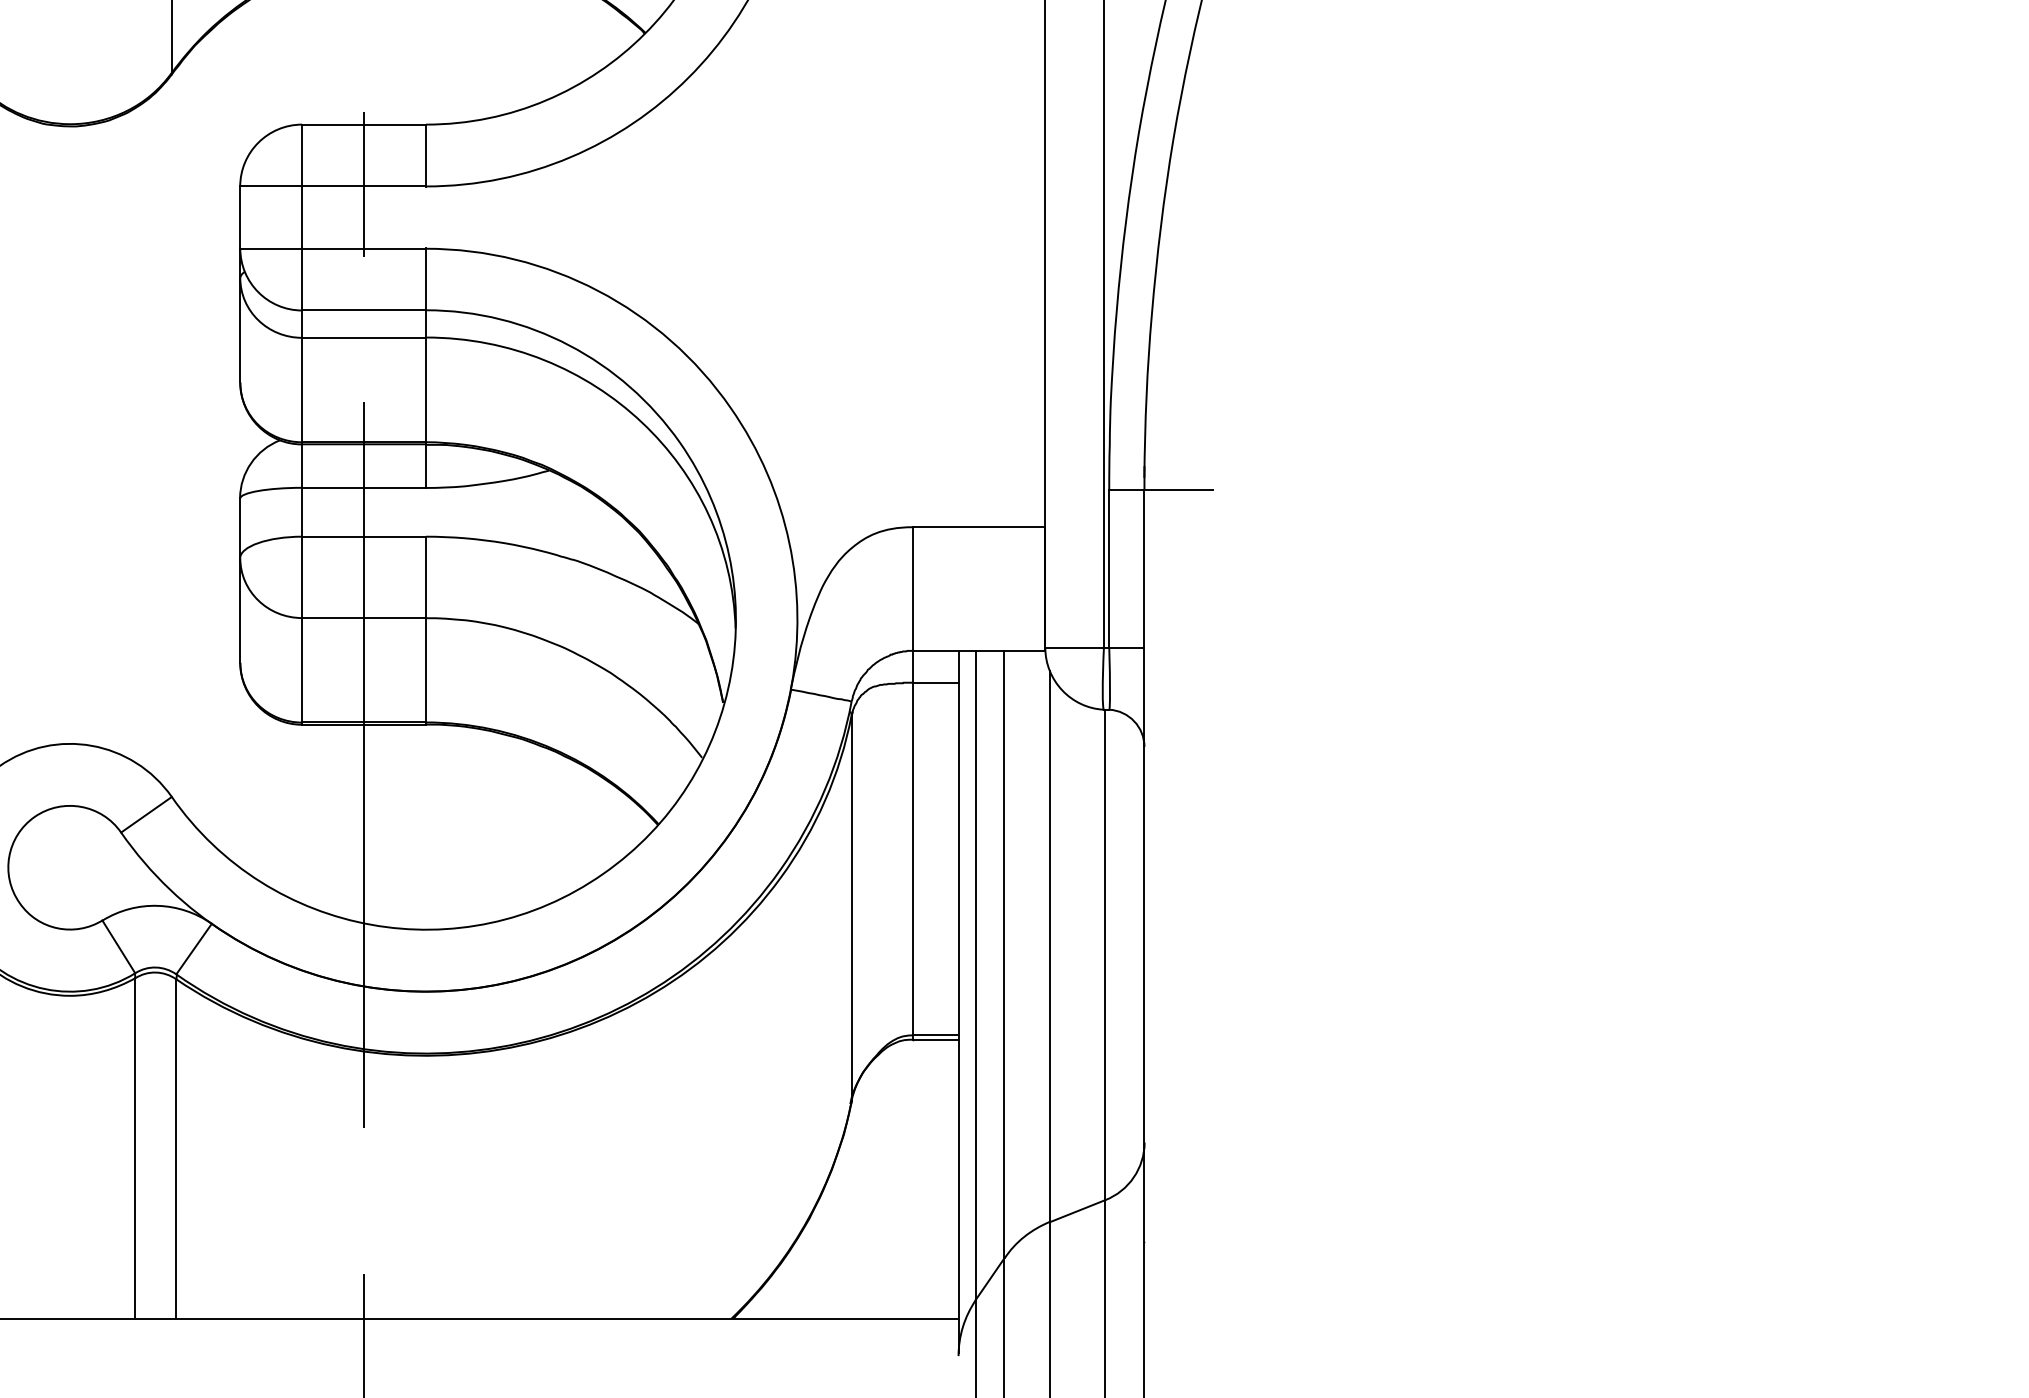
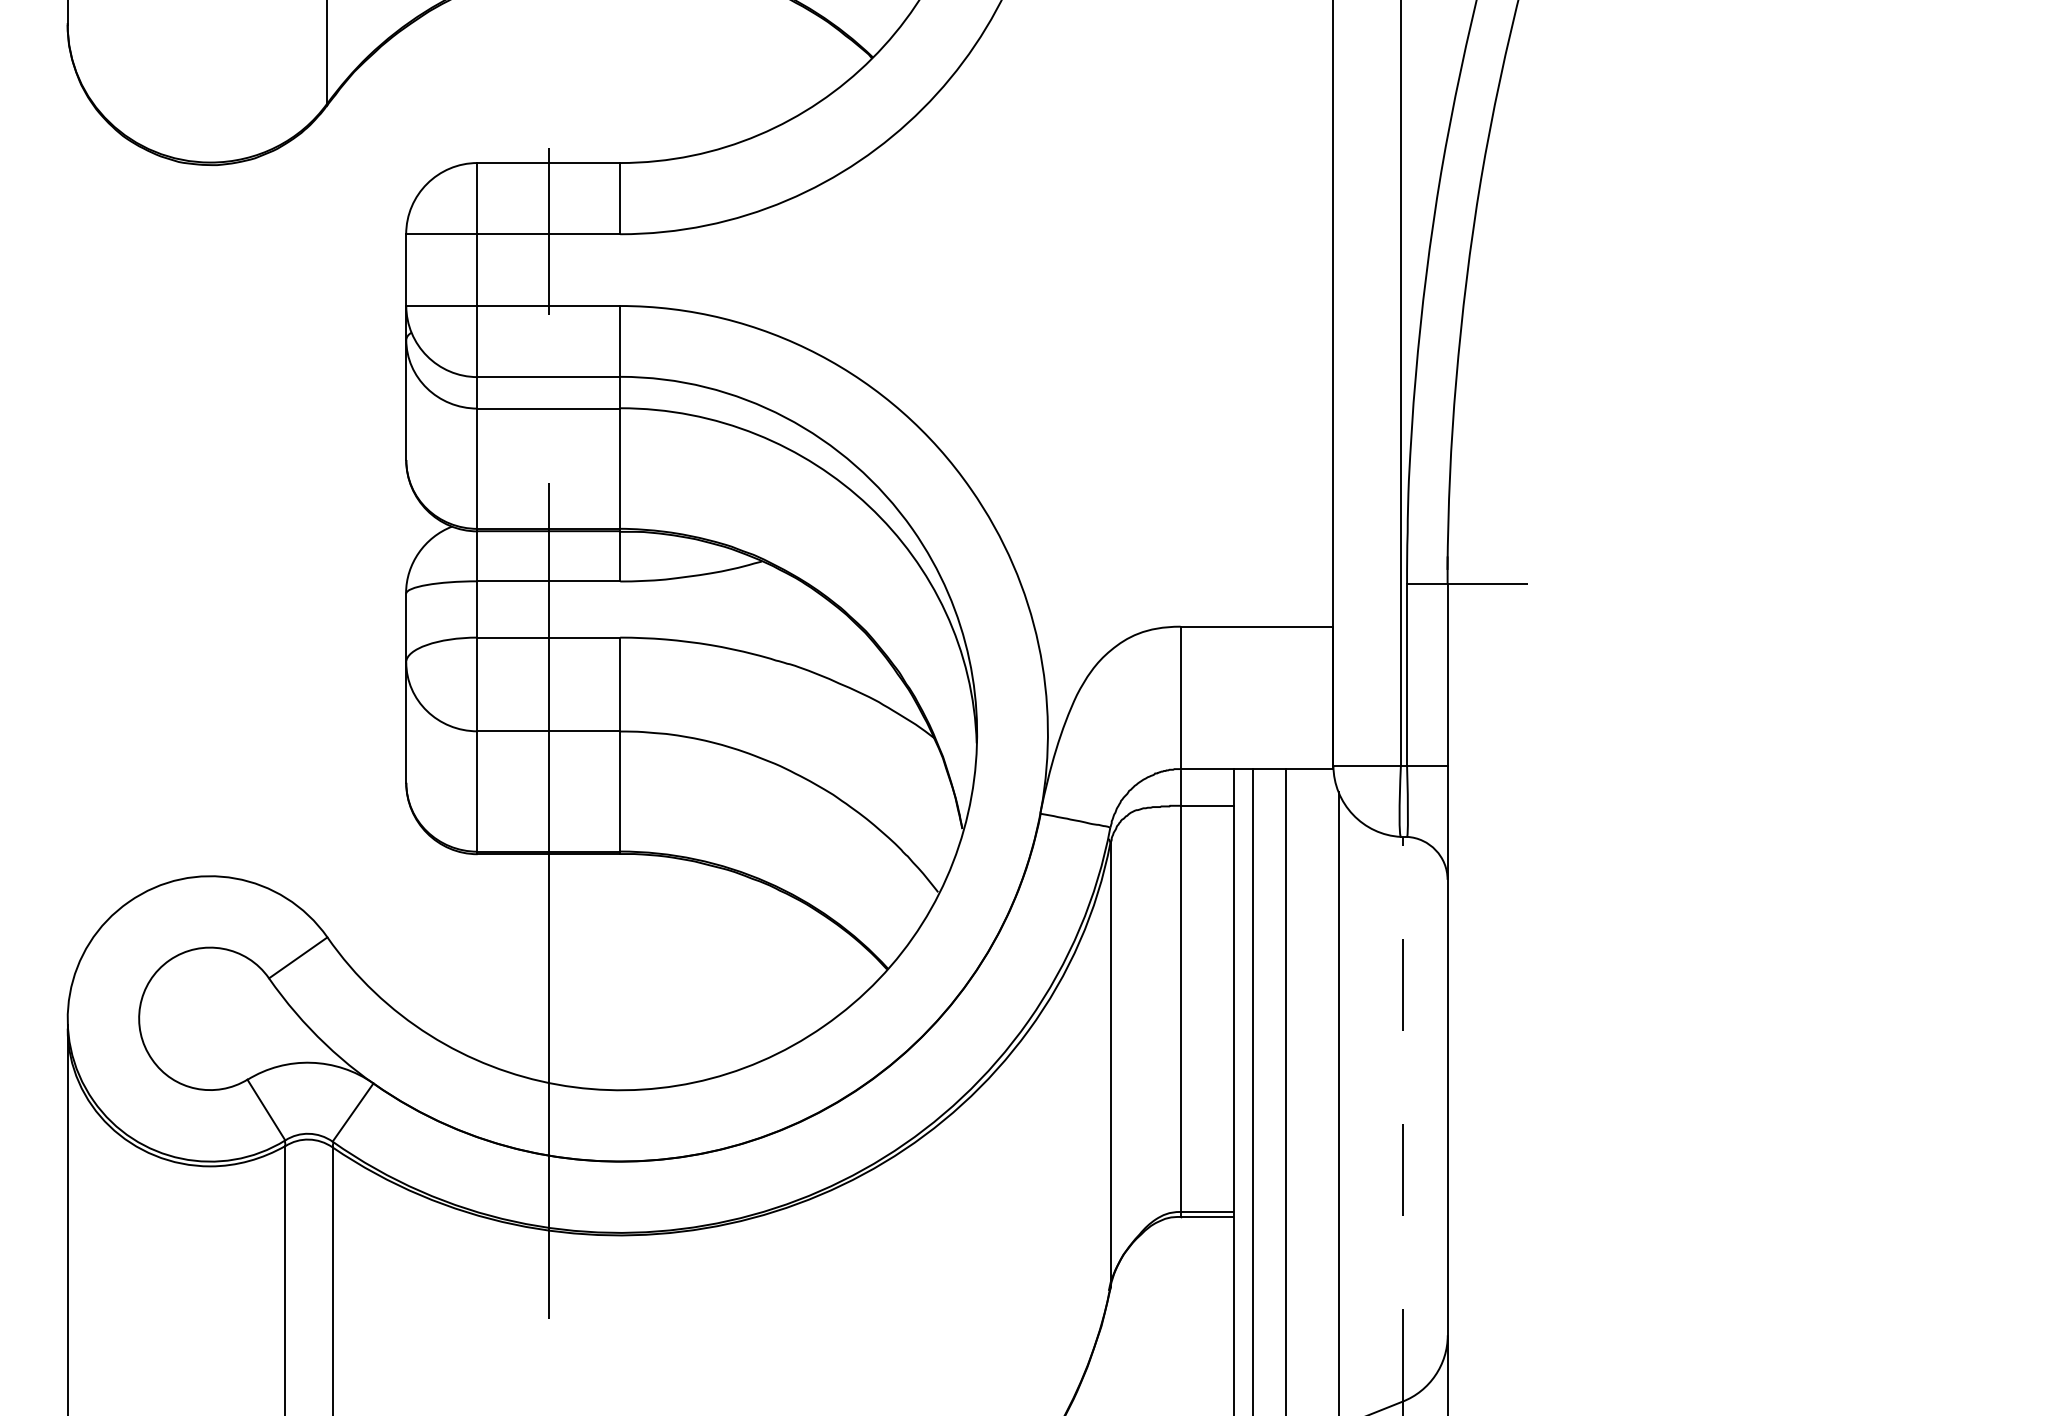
line: (1105, 954) -> (1402, 1118), solid -> dashed

